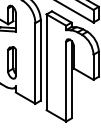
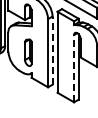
line: (40, 60) -> (52, 50), solid -> dashed
line: (66, 81) -> (74, 68), solid -> dashed

